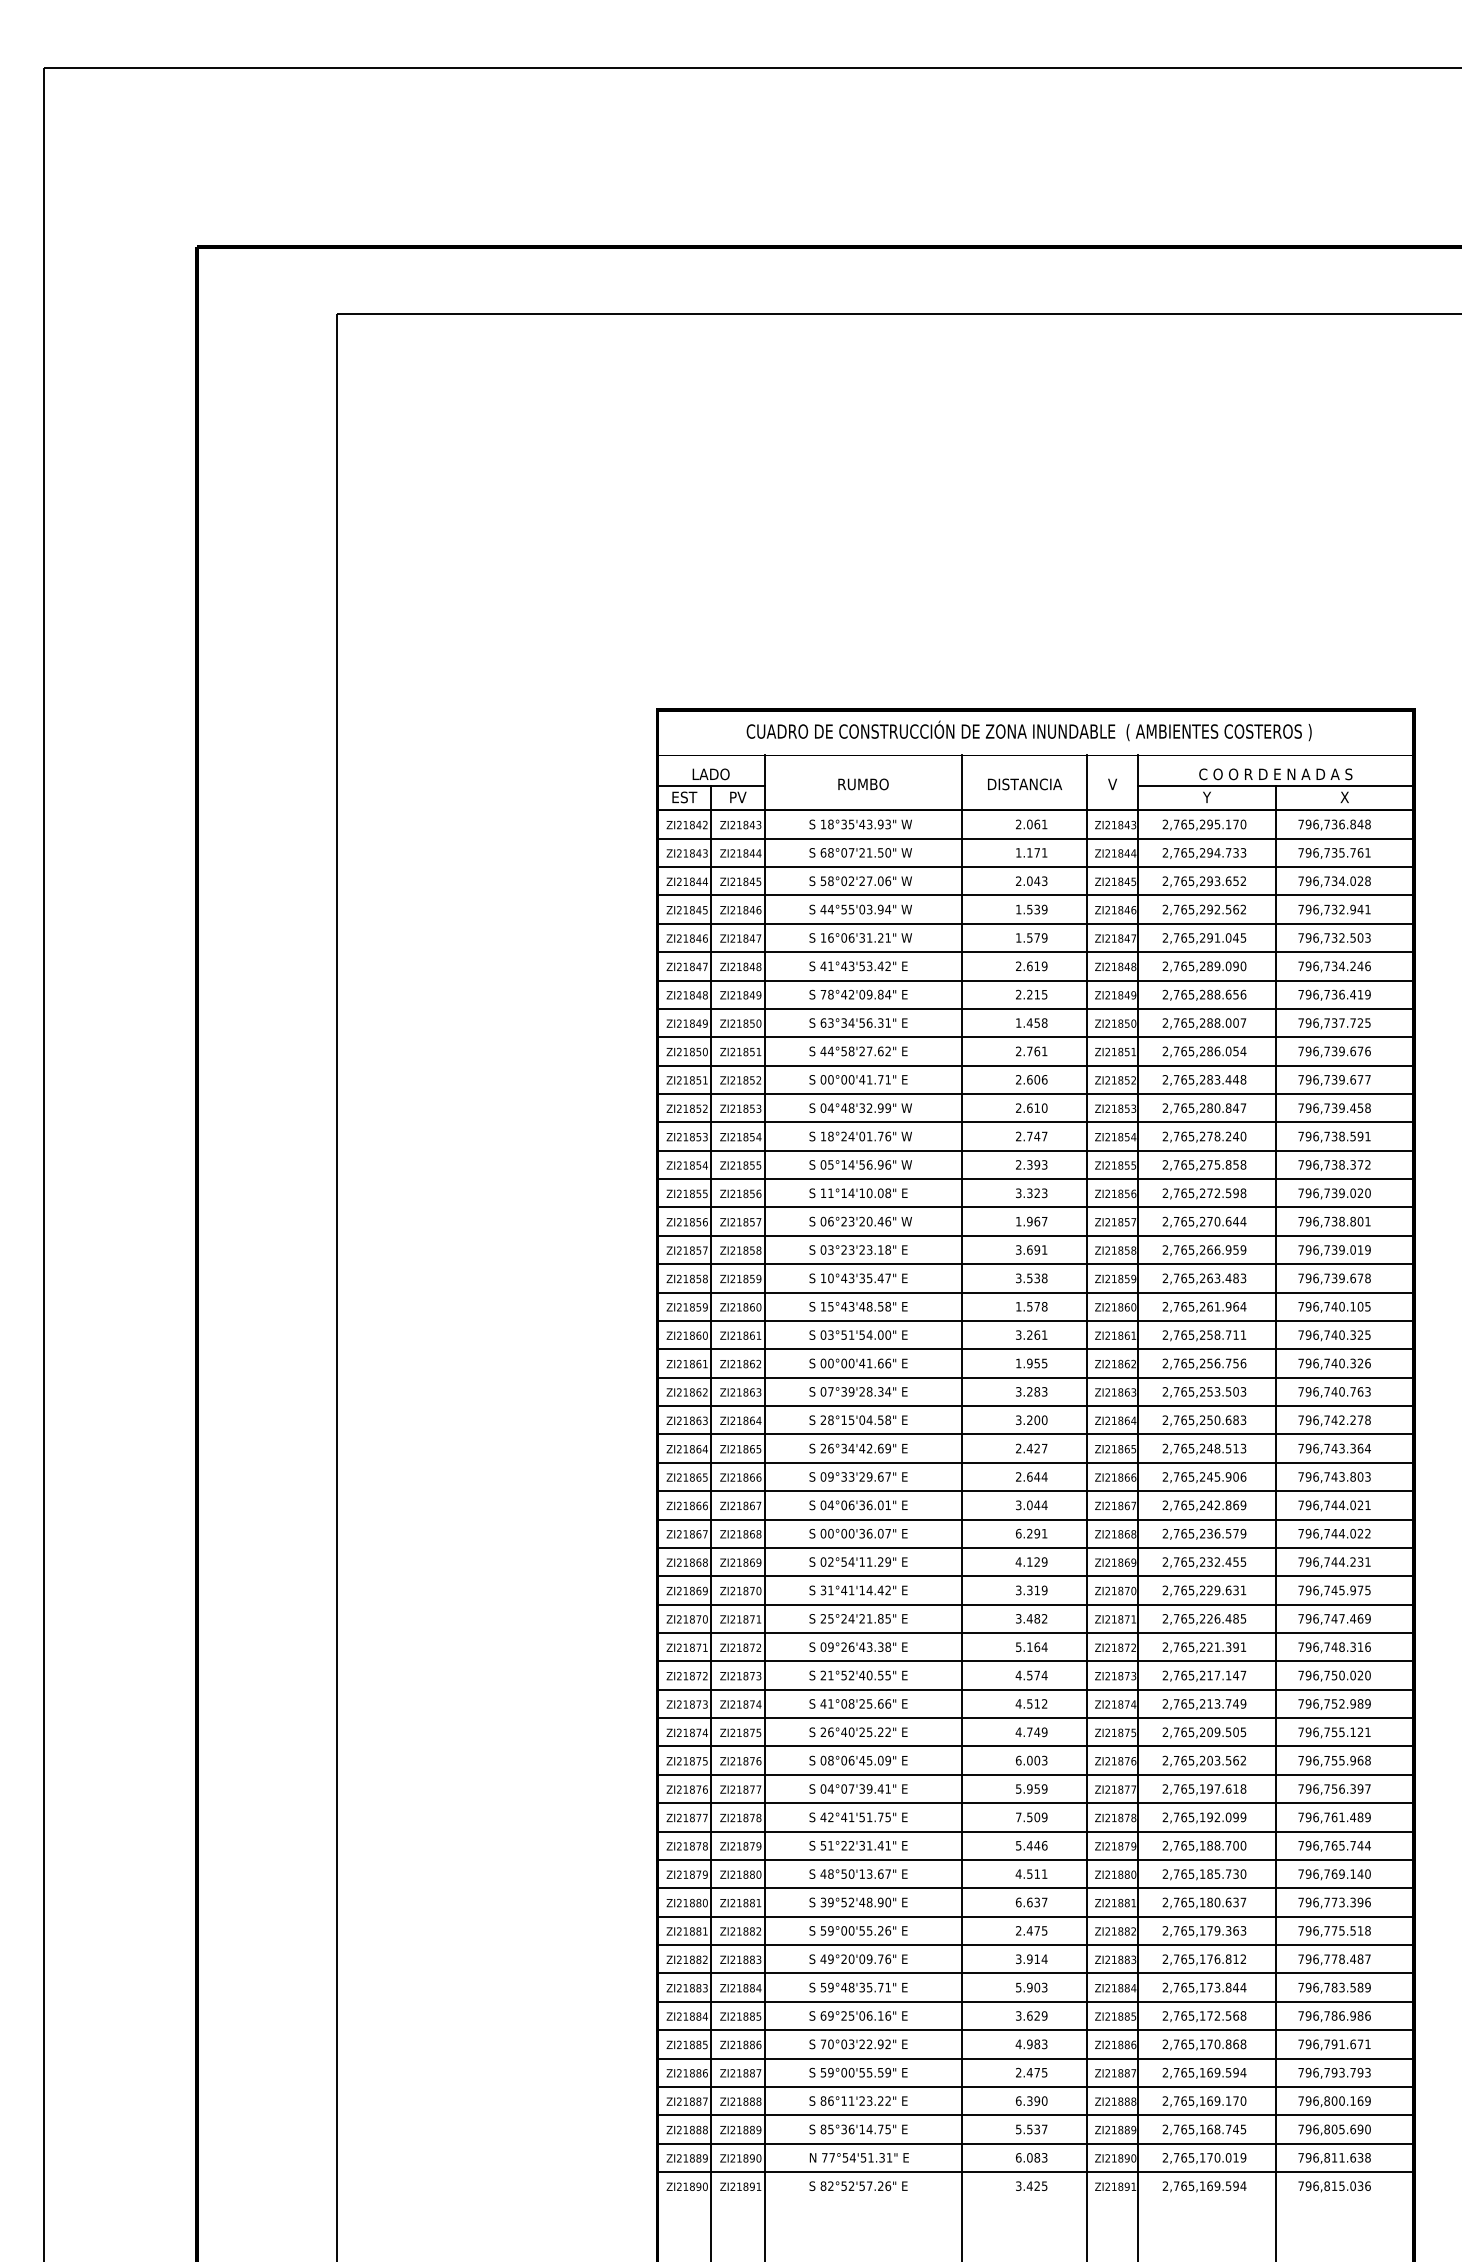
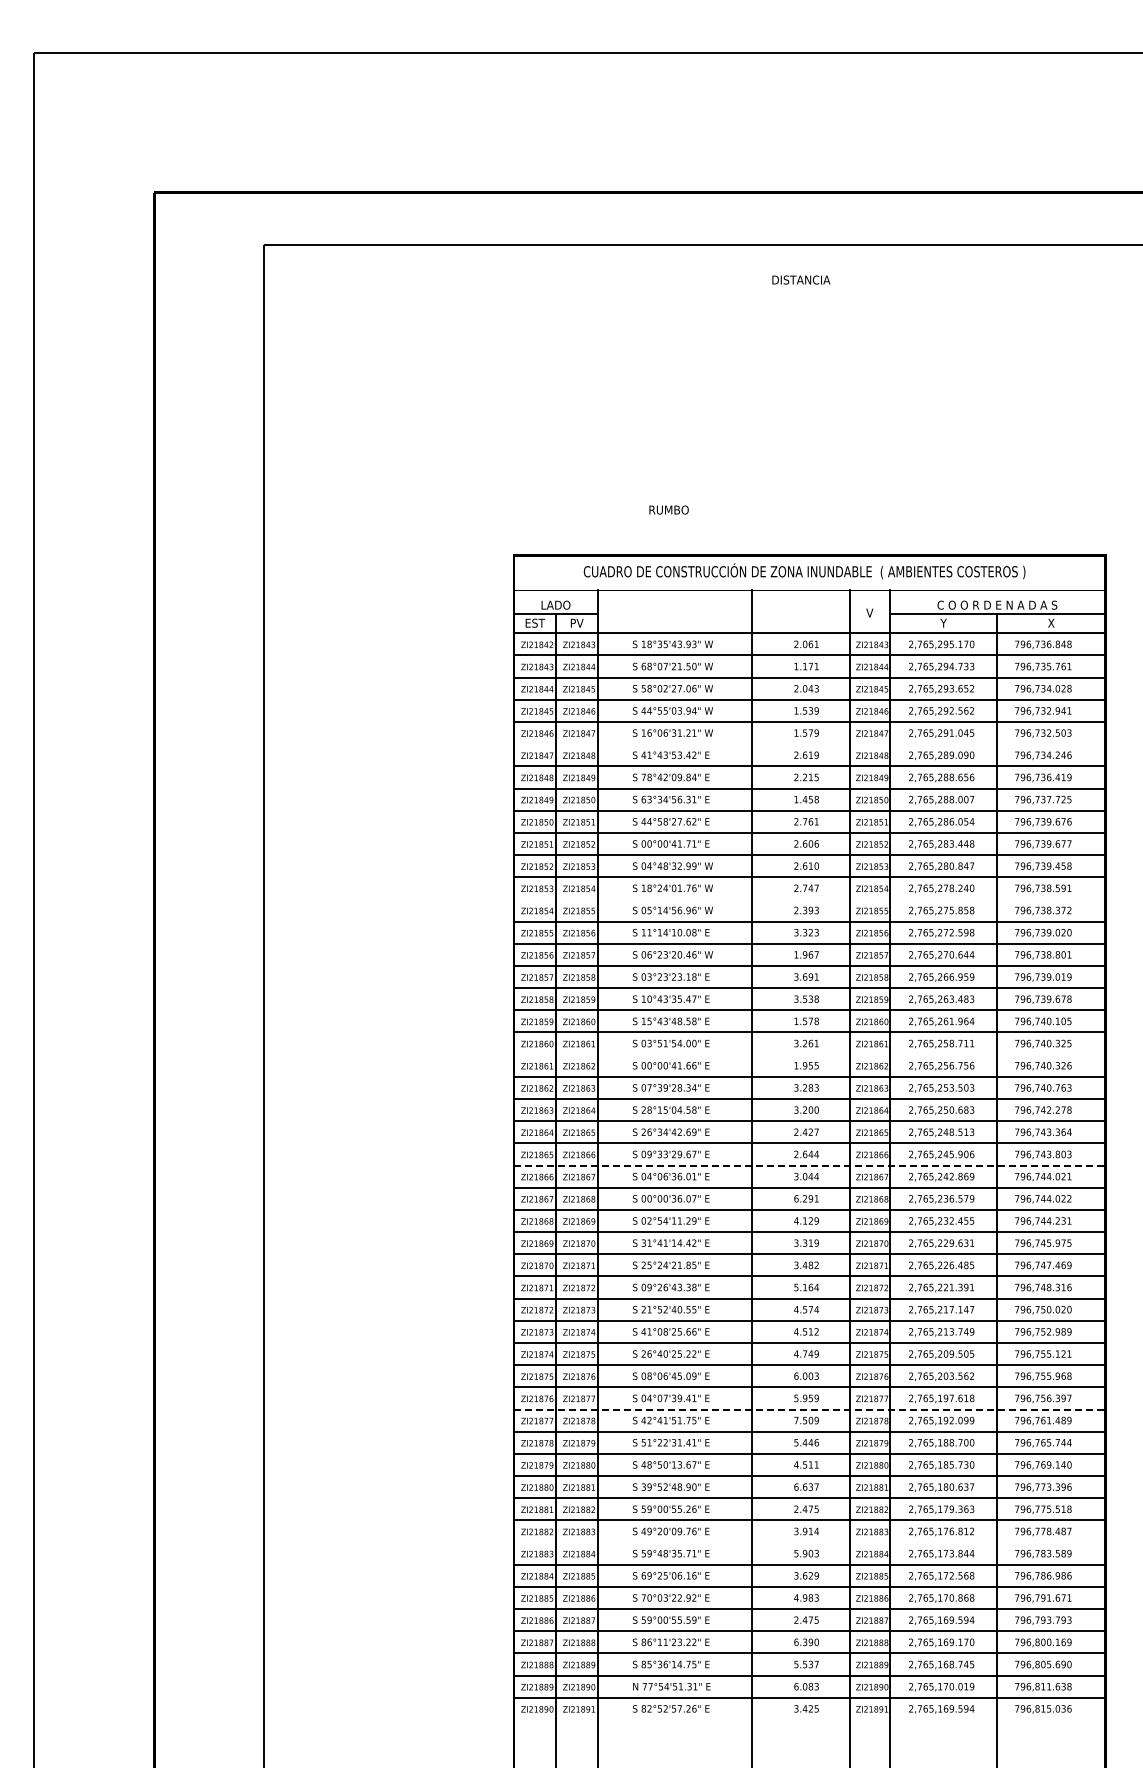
text: (862, 783) -> (668, 509), moved
text: (1025, 783) -> (801, 279), moved
line: (1035, 952) -> (809, 744), removed
line: (1035, 1150) -> (809, 899), removed
line: (1035, 1349) -> (809, 1054), removed
line: (1035, 1491) -> (809, 1165), solid -> dashed
line: (1035, 1803) -> (809, 1409), solid -> dashed
line: (1035, 1973) -> (809, 1542), removed

